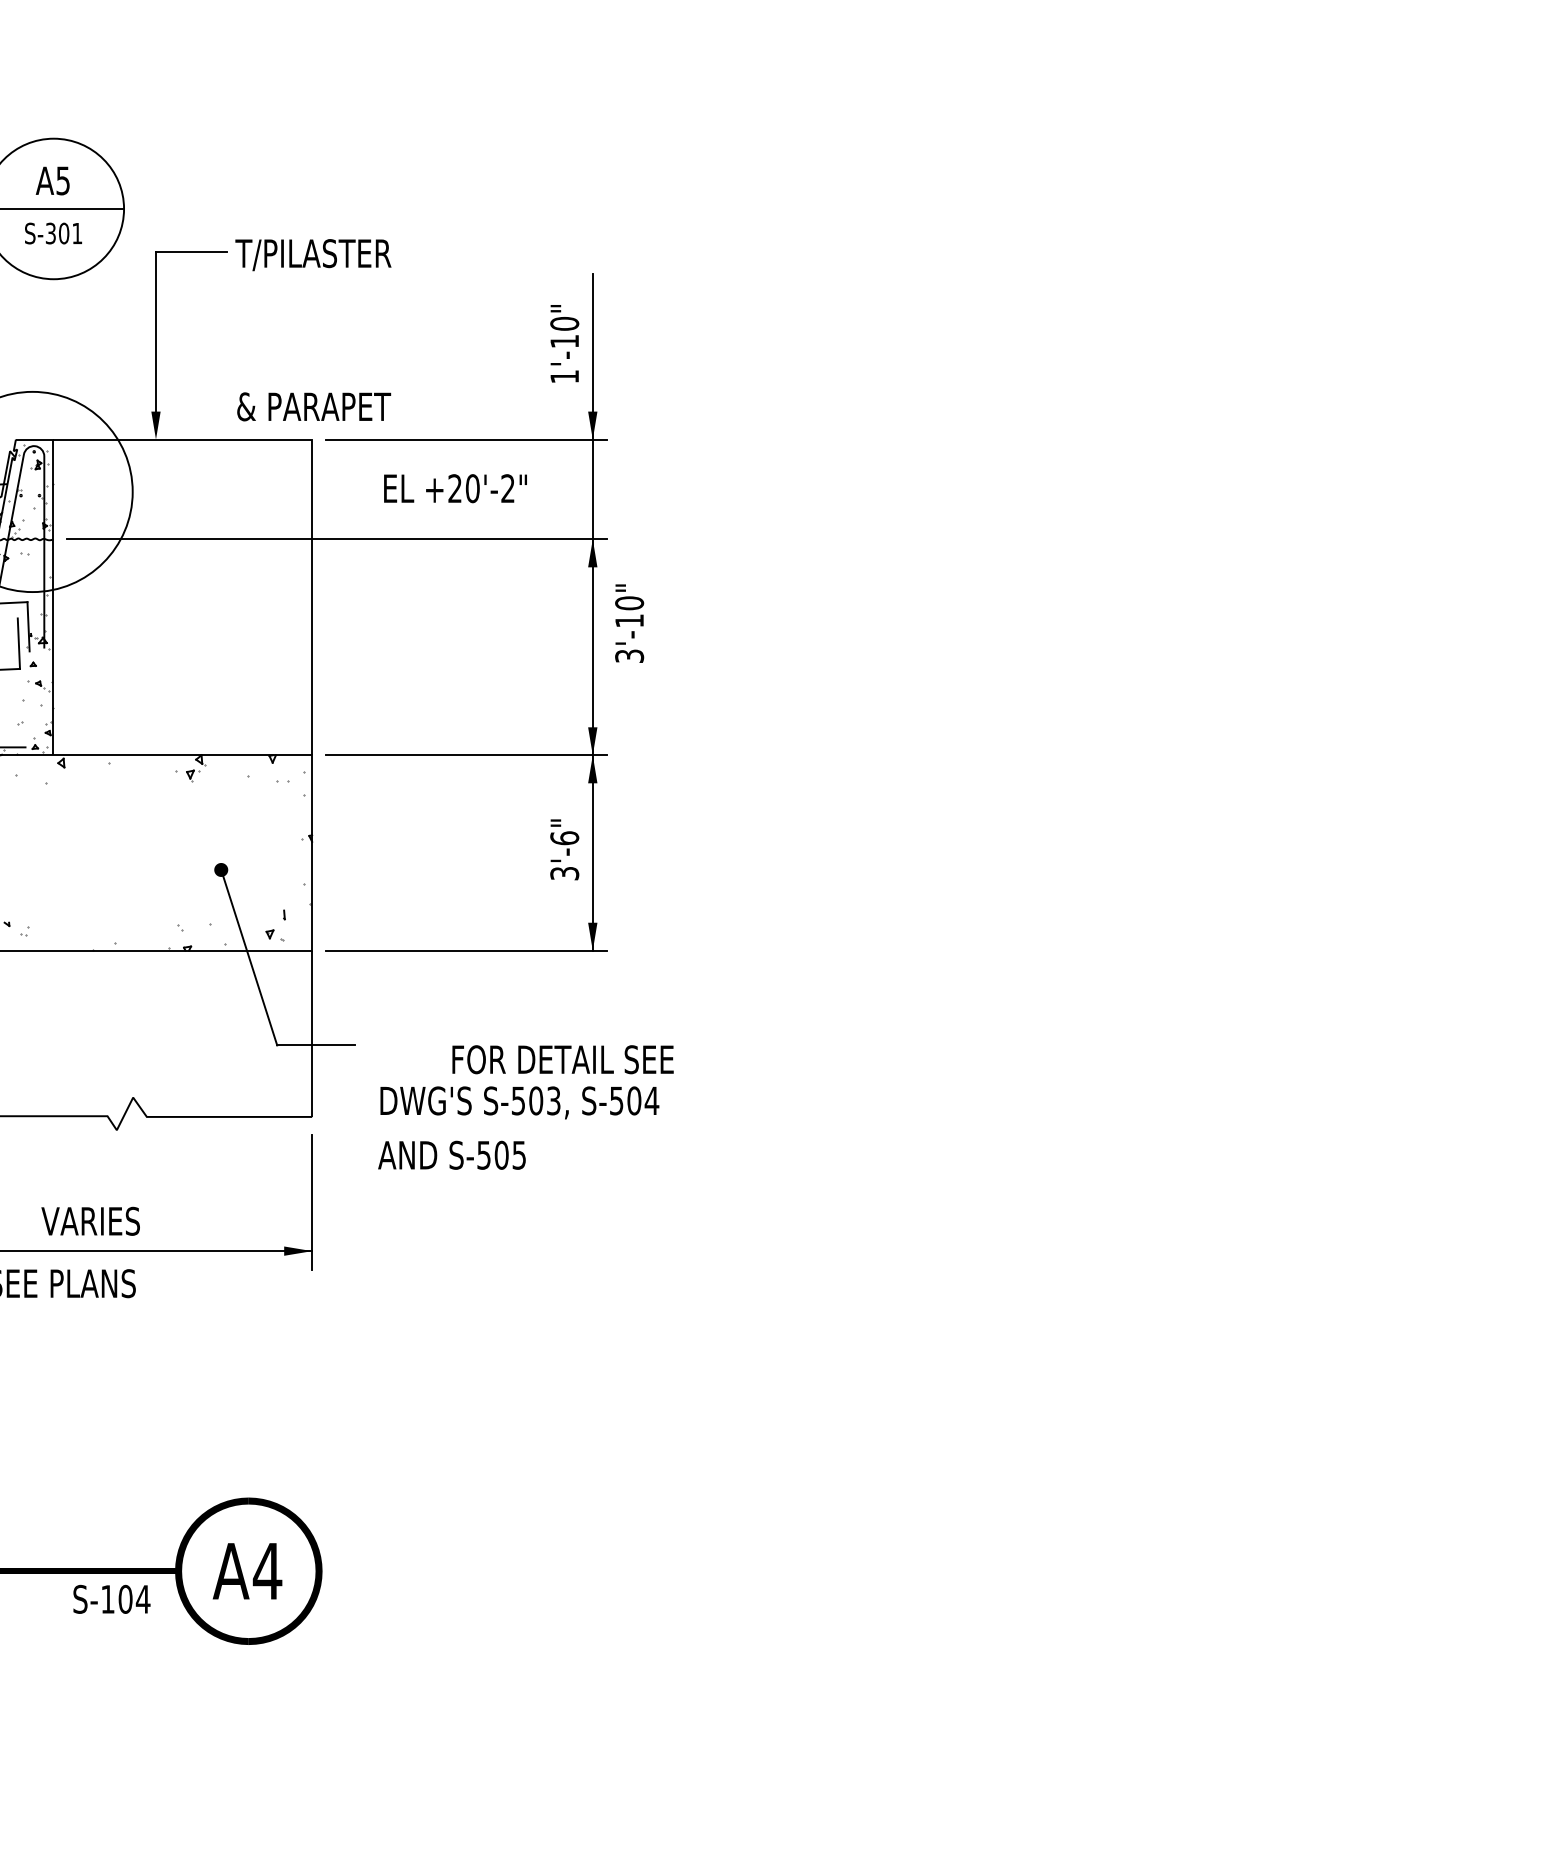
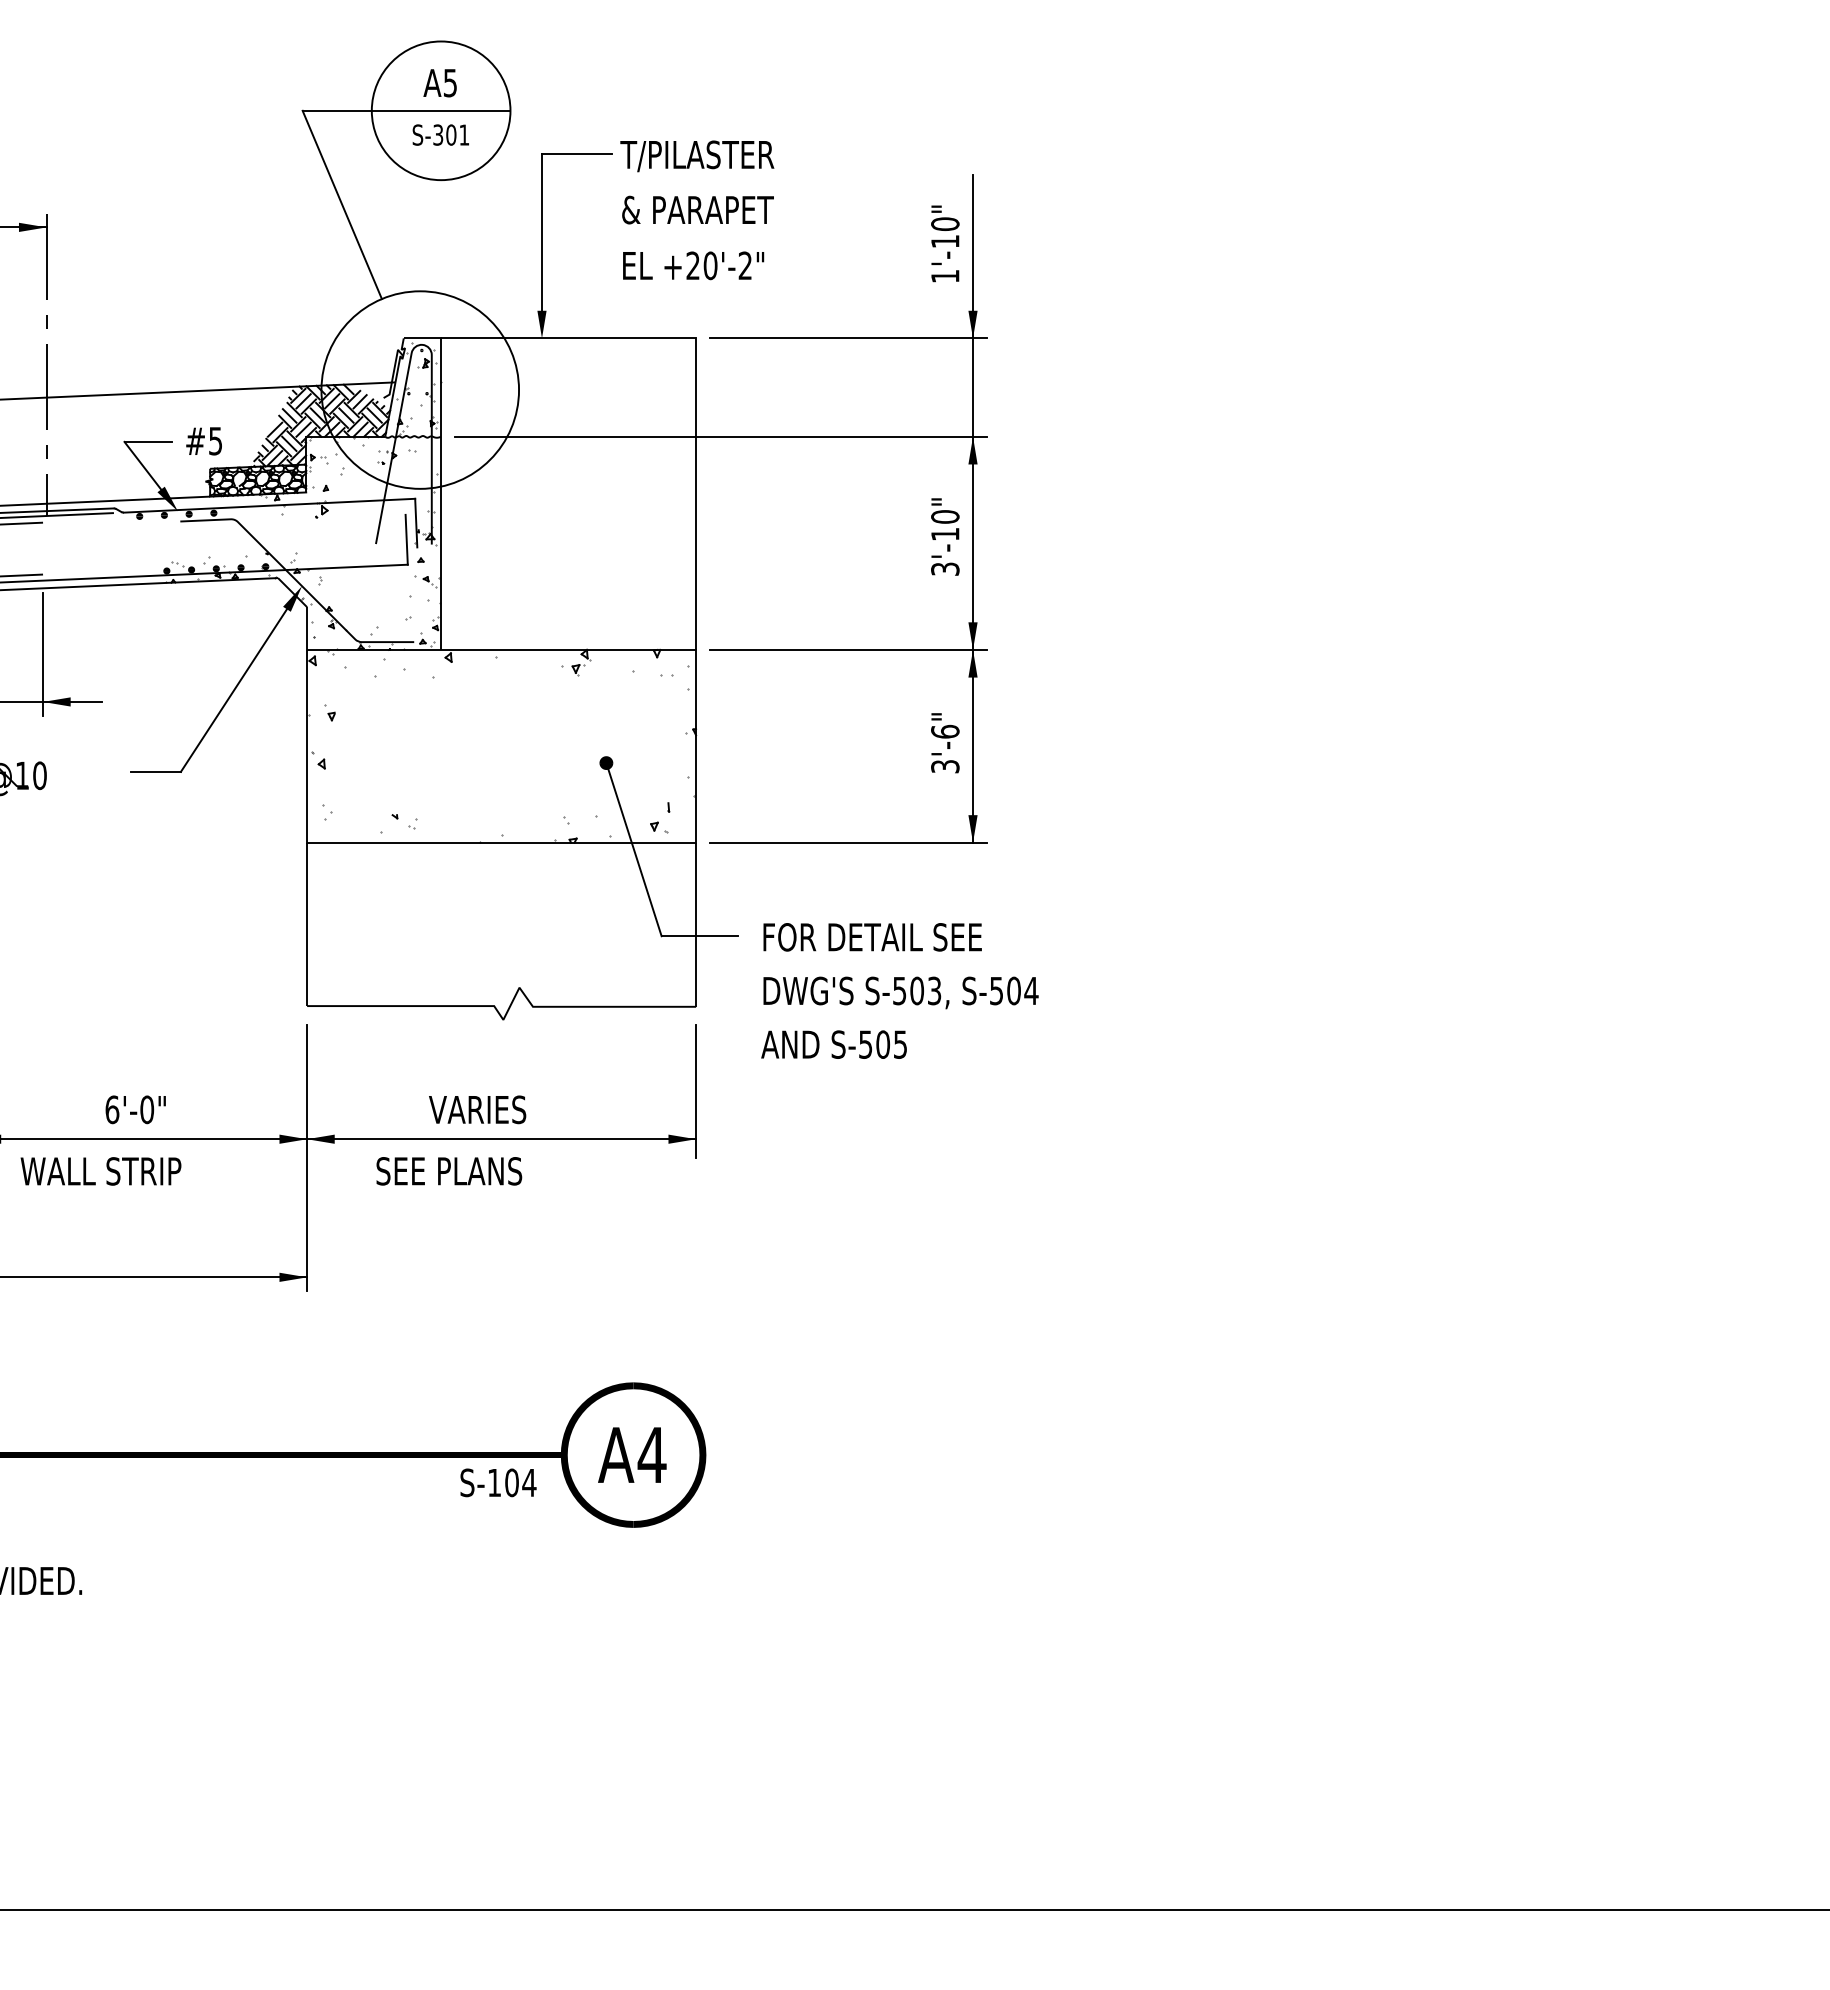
text: (313, 406) -> (697, 209), moved
text: (455, 488) -> (693, 265), moved
text: (629, 623) -> (945, 536), moved
text: (562, 1059) -> (872, 937), moved

